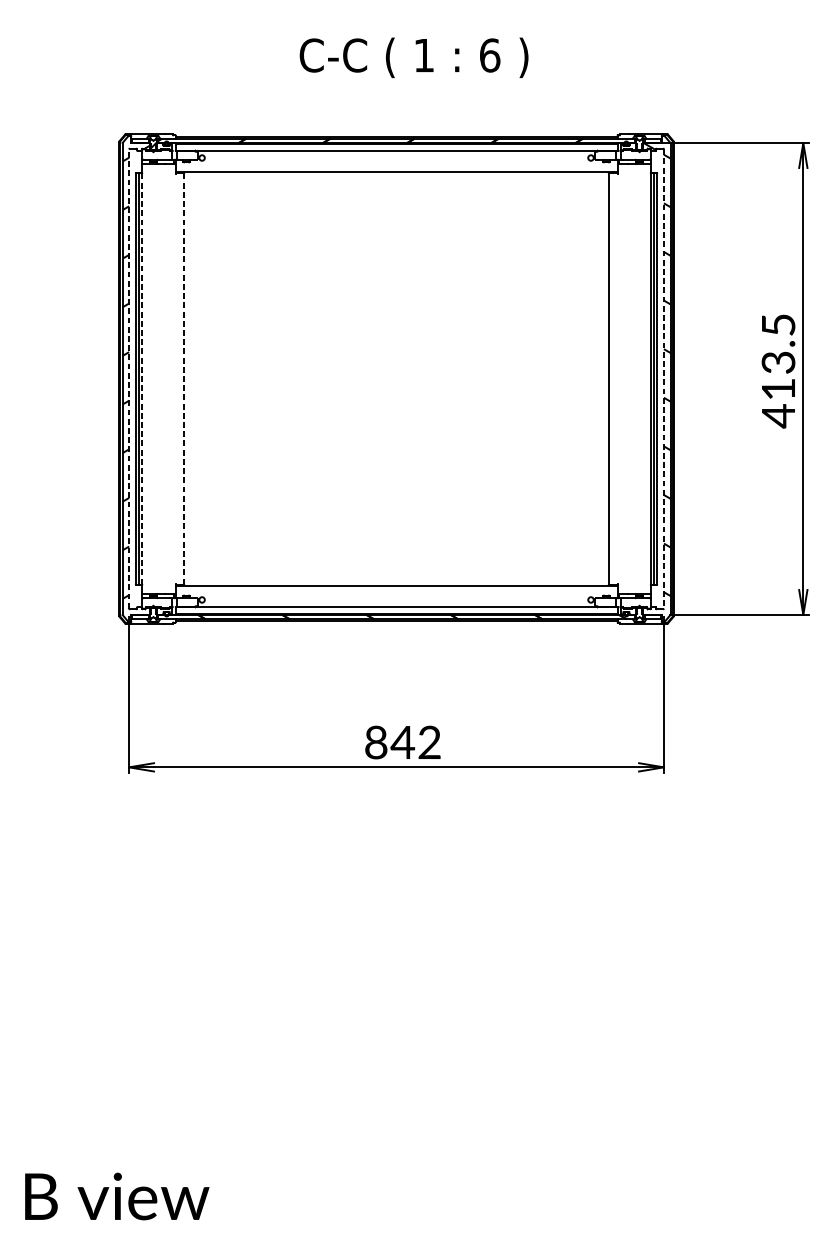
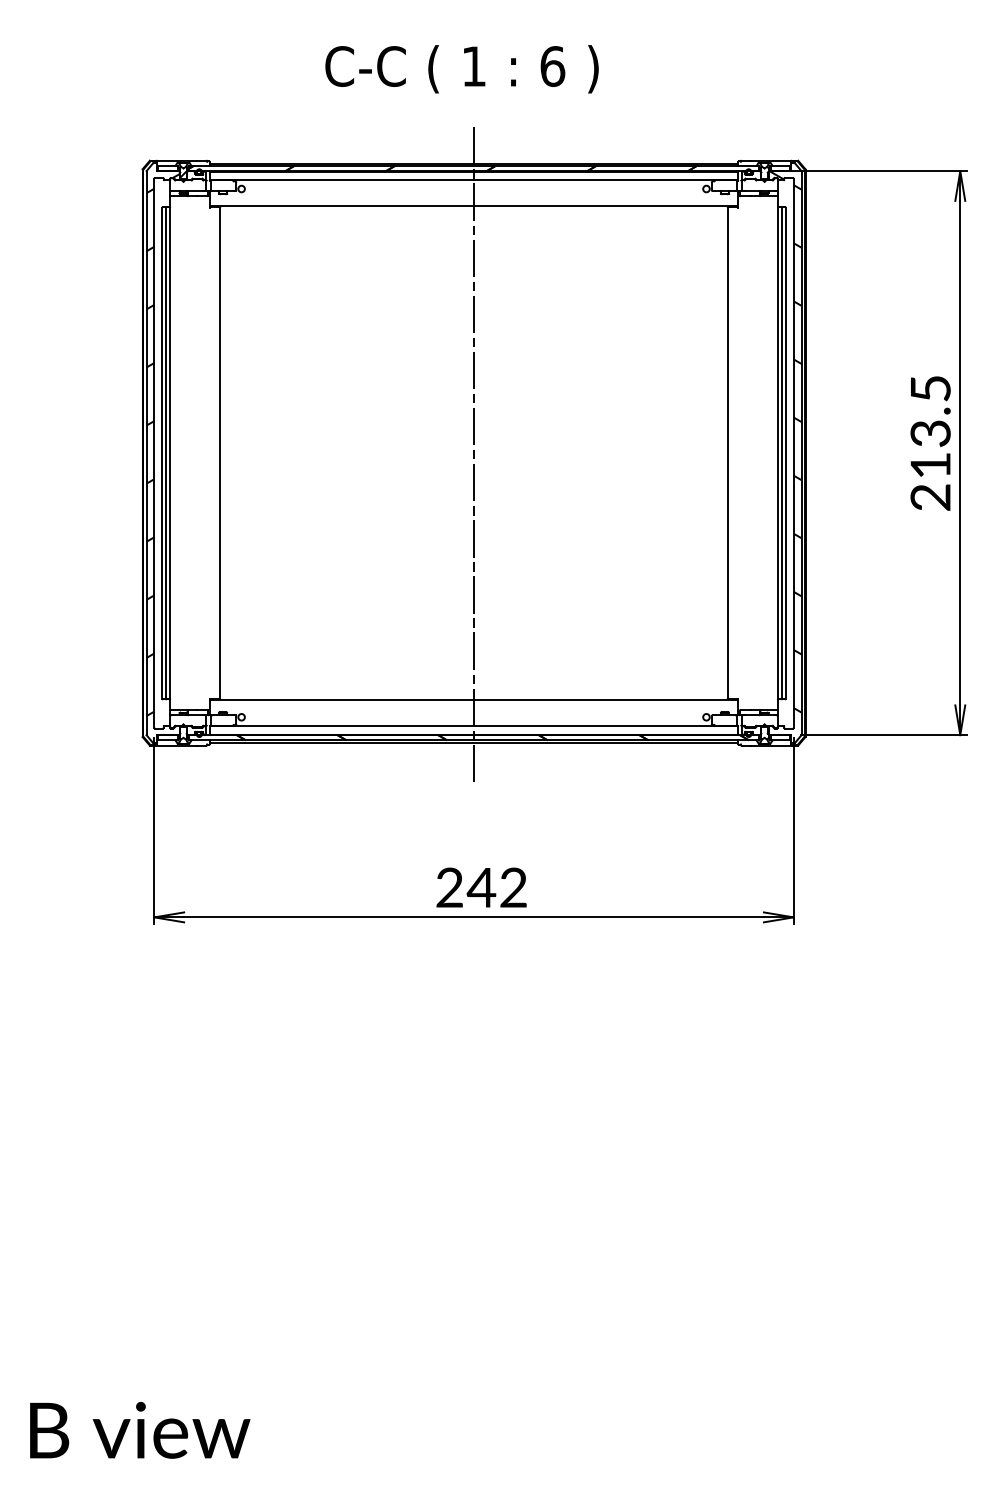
text: (413, 58) -> (461, 69), moved
line: (129, 379) -> (154, 453), dashed -> solid
line: (142, 379) -> (170, 453), dashed -> solid
line: (184, 379) -> (220, 453), dashed -> solid
line: (396, 379) -> (474, 453), added
line: (663, 379) -> (793, 453), dashed -> solid
text: (778, 416) -> (930, 497), 413.5 -> 213.5
text: (376, 742) -> (449, 887), 842 -> 242

